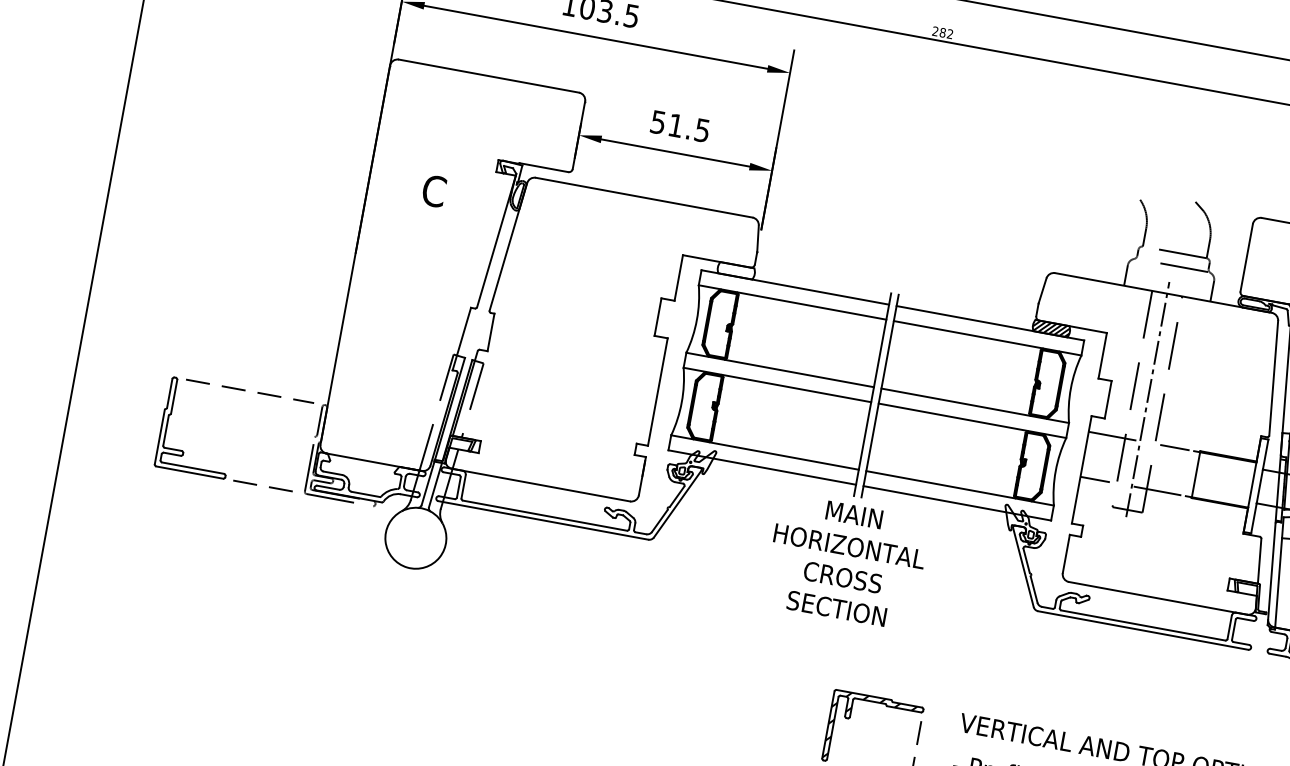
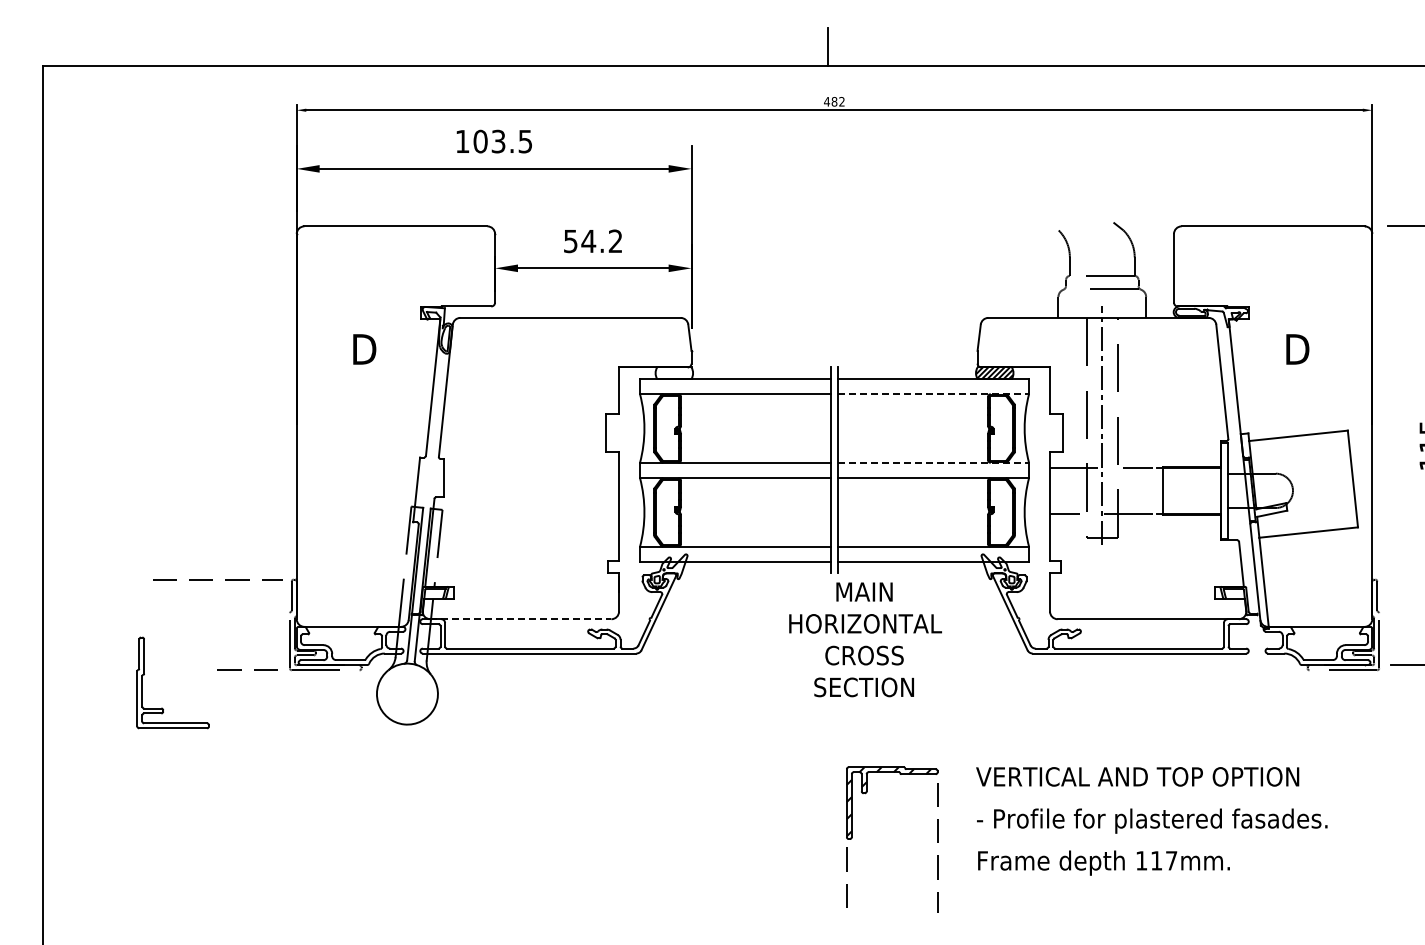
text: (936, 31) -> (827, 101), 282 -> 482
text: (688, 128) -> (601, 241), 51.5 -> 54.2
text: (434, 191) -> (363, 349), C -> D
line: (988, 338) -> (934, 394), solid -> dashed
line: (976, 405) -> (934, 462), solid -> dashed
part: (183, 450) -> (162, 707), moved
line: (540, 485) -> (520, 619), solid -> dashed
text: (846, 561) -> (865, 639), moved

